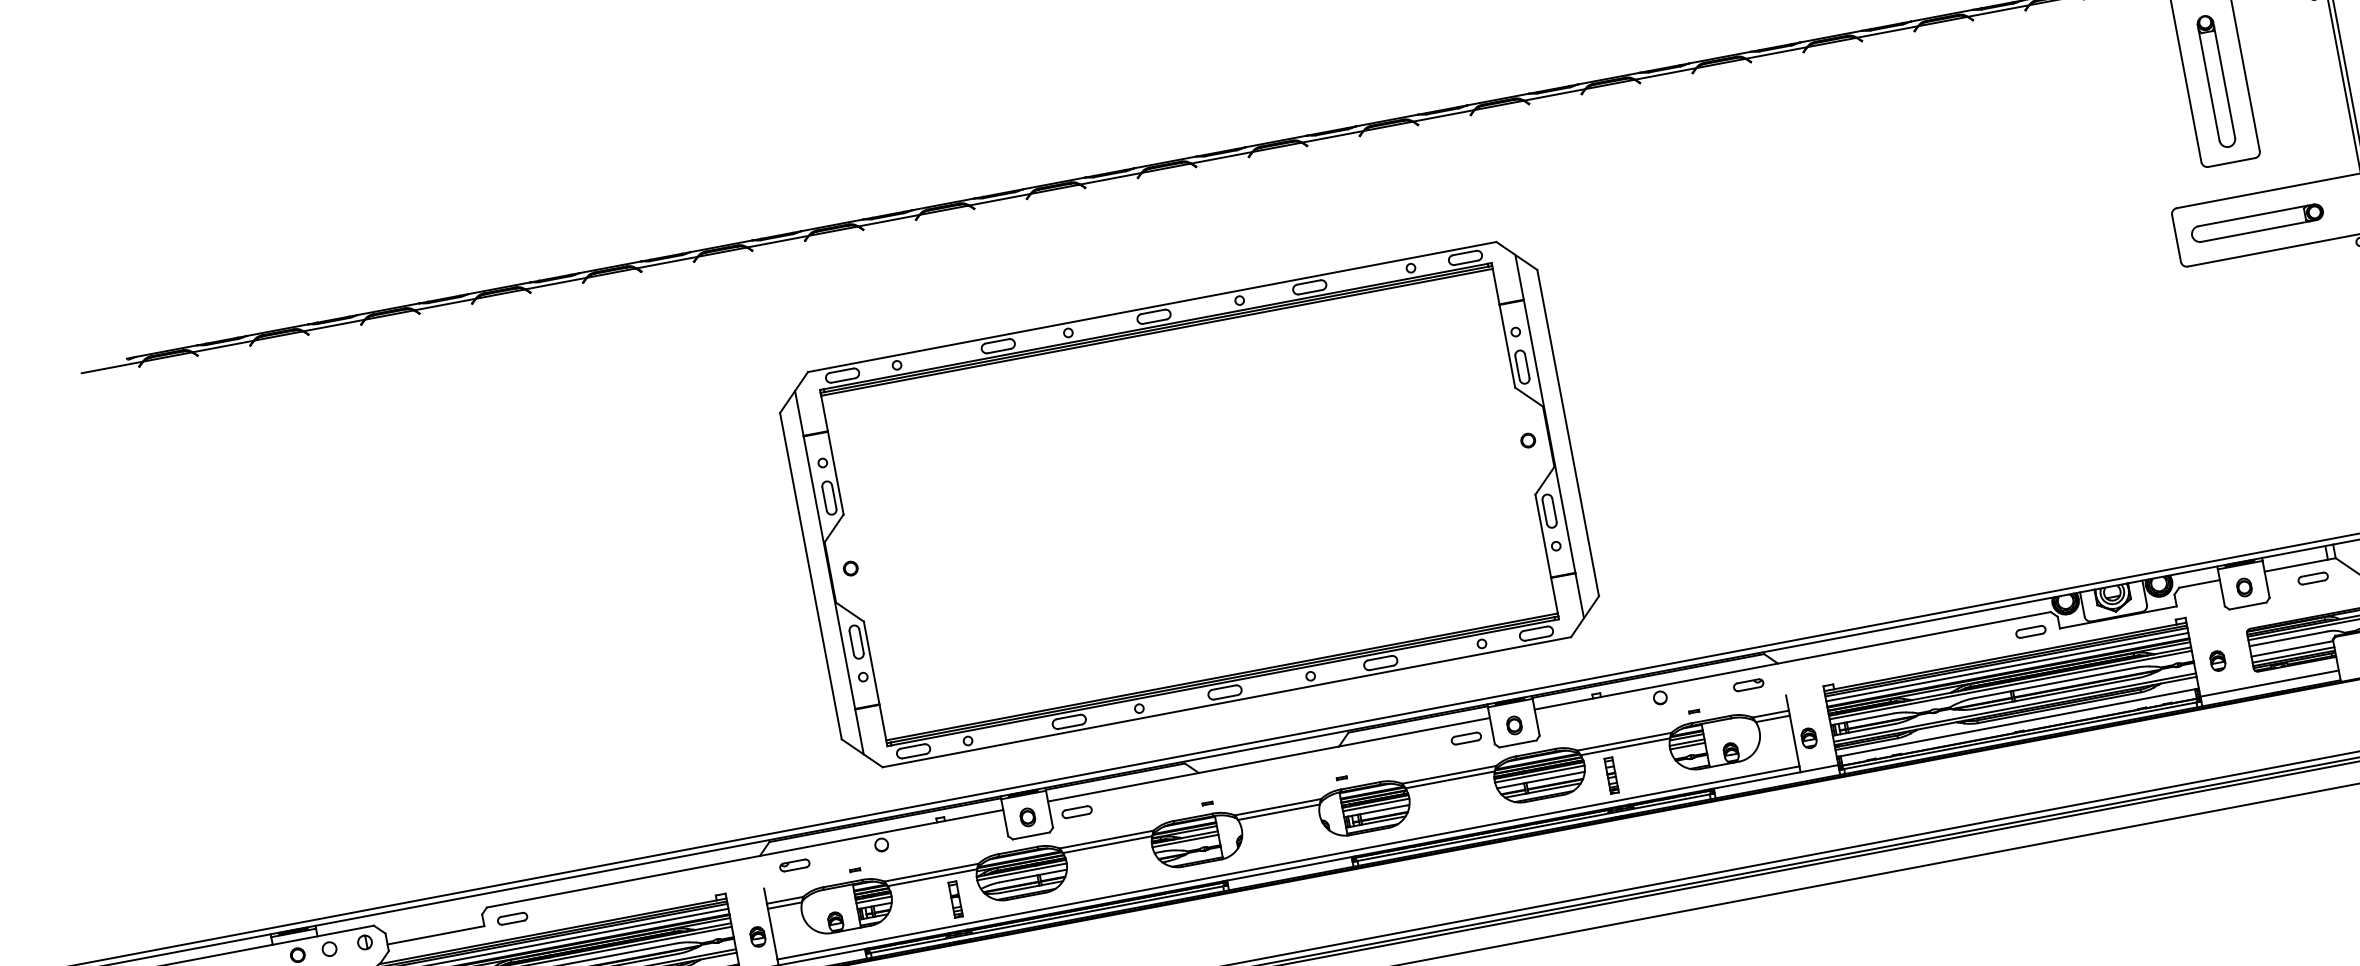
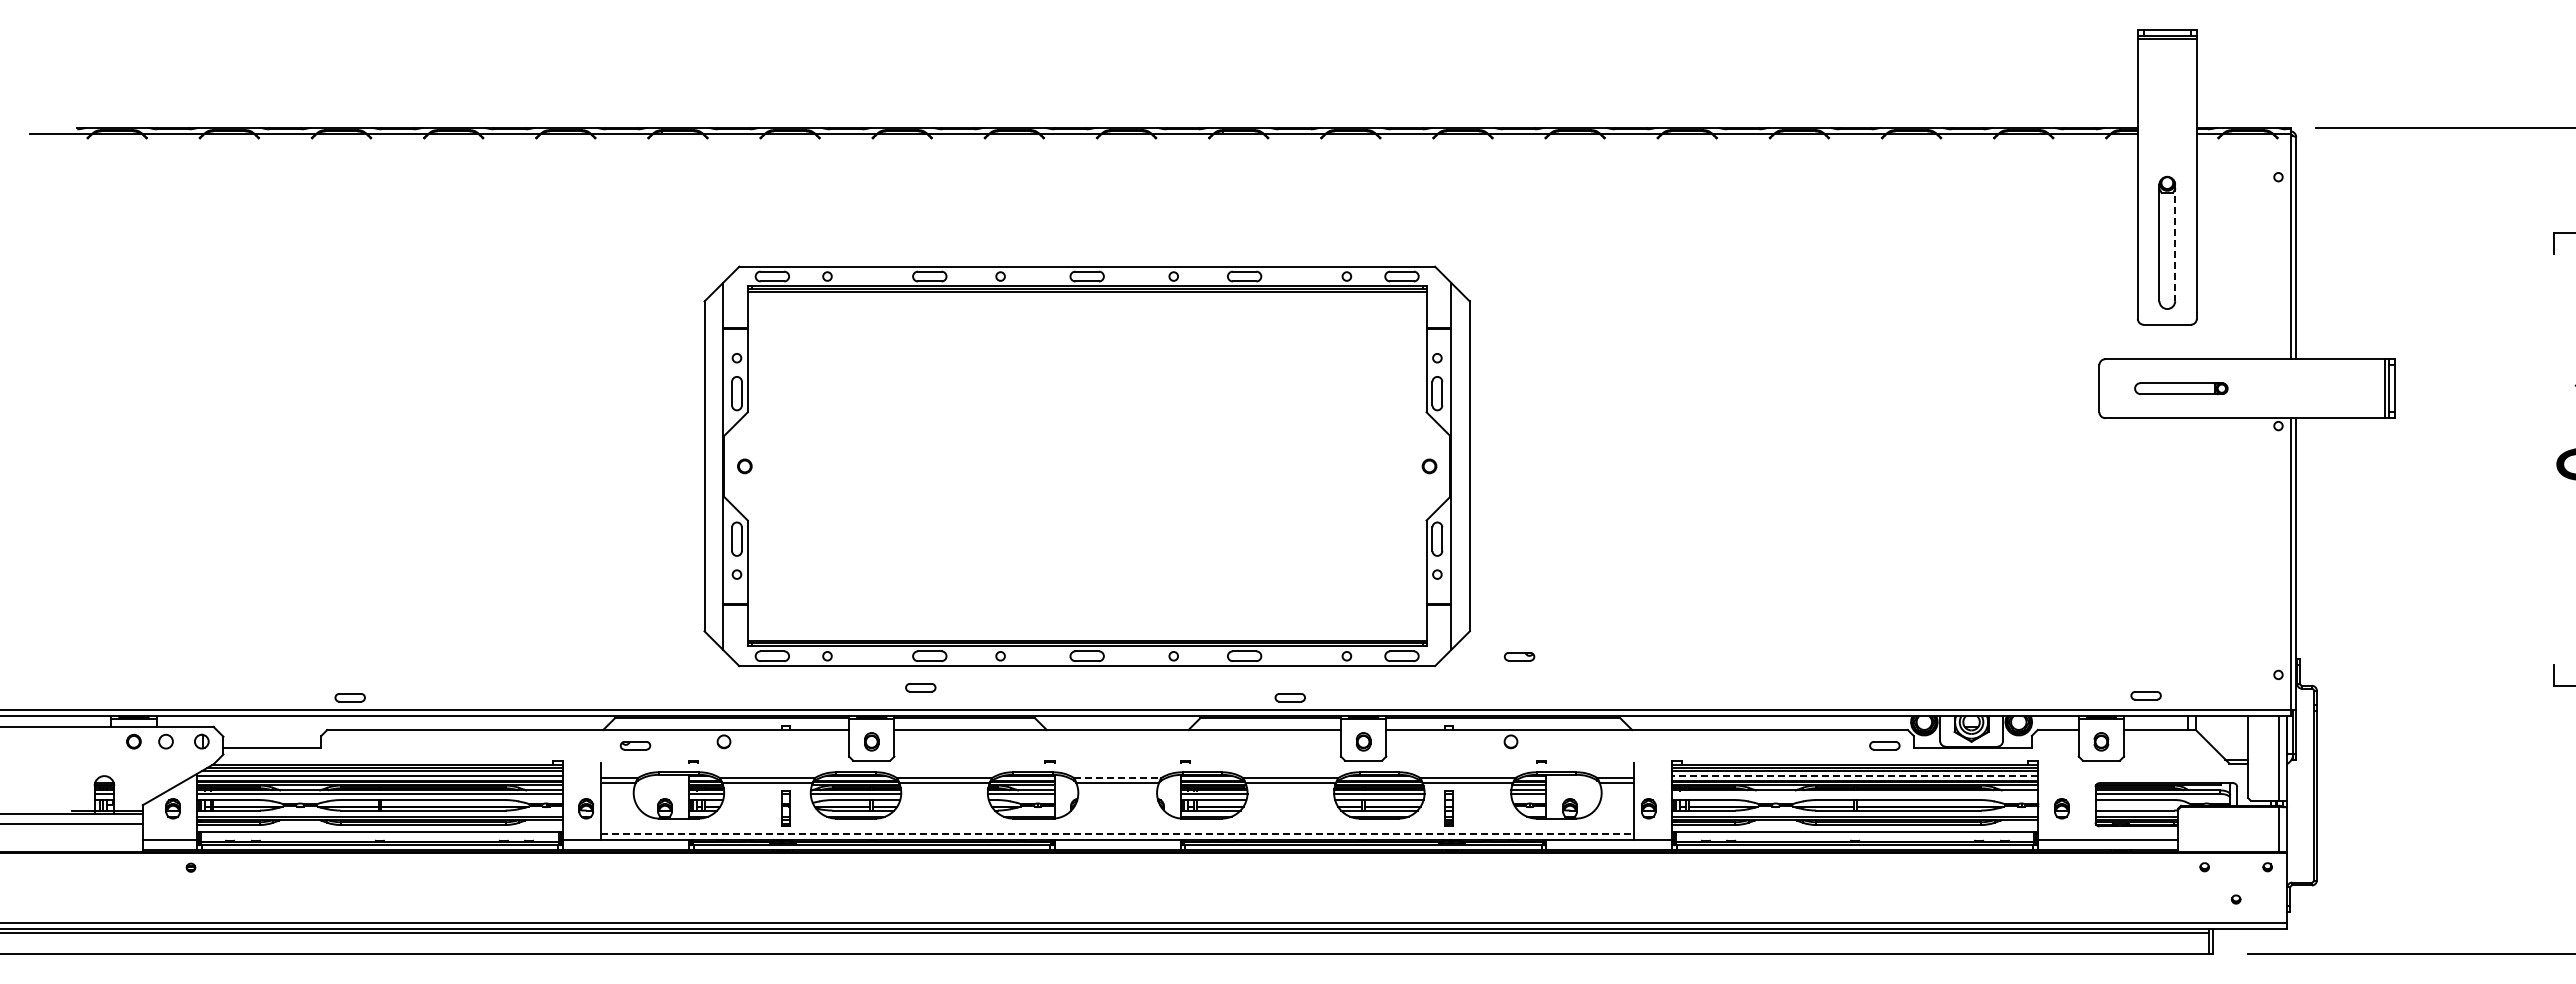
line: (2224, 80) -> (2175, 243), solid -> dashed
part: (2257, 222) -> (2181, 388), size x0.7
part: (2312, 578) -> (2145, 695), moved
line: (2007, 666) -> (1855, 775), solid -> dashed
part: (1748, 684) -> (1519, 656), moved
line: (2010, 684) -> (1855, 793), removed
part: (1465, 738) -> (1289, 697), moved
line: (1277, 807) -> (1117, 778), solid -> dashed
part: (1076, 811) -> (920, 687), moved
line: (1289, 862) -> (1118, 834), solid -> dashed
part: (511, 918) -> (349, 697), moved

